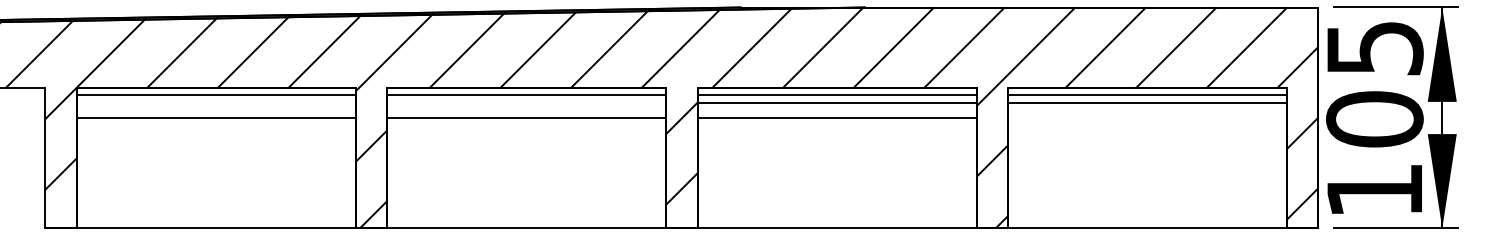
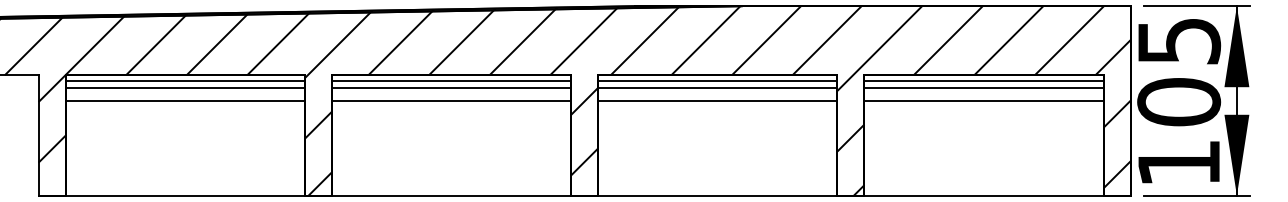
line: (215, 103) -> (184, 88), added
line: (526, 103) -> (451, 88), added
line: (1146, 117) -> (983, 100), added

